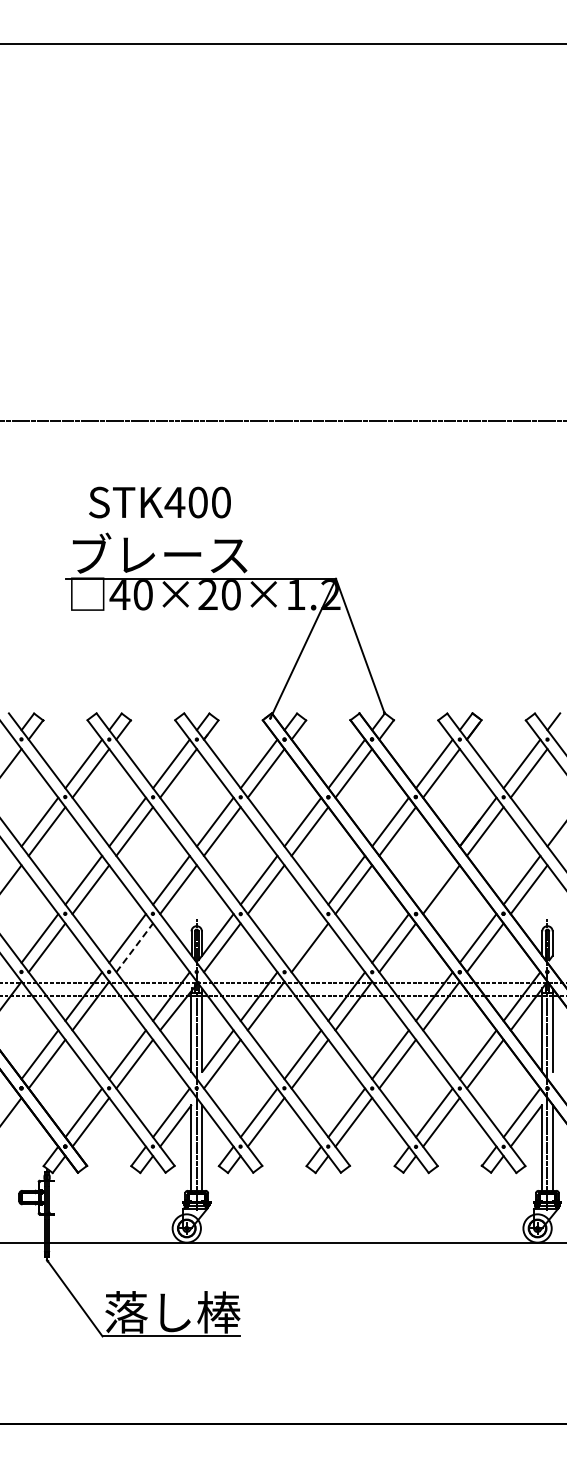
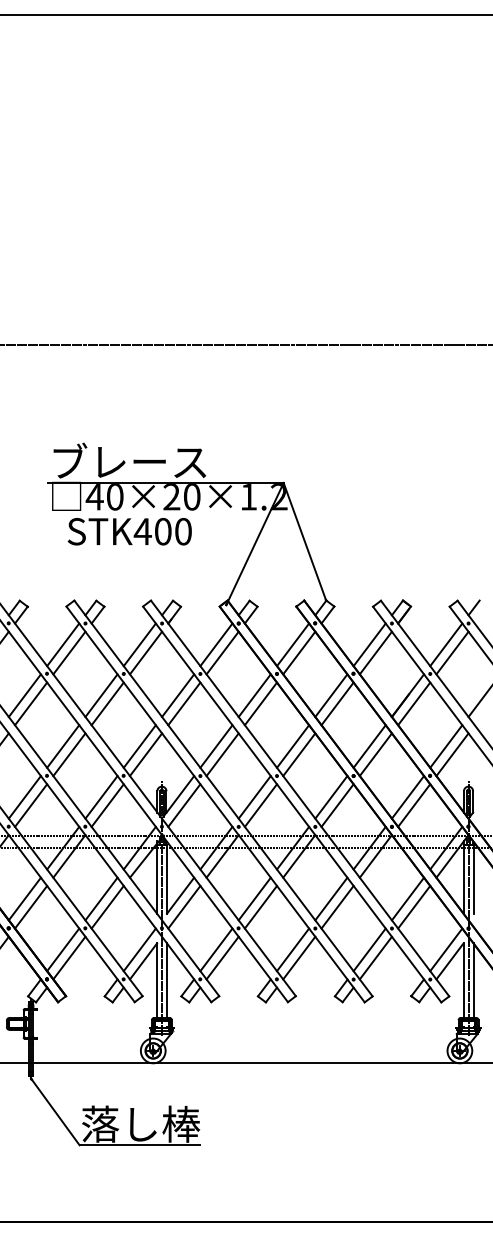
text: (159, 502) -> (129, 531), moved
line: (434, 879) -> (369, 745), added
line: (302, 938) -> (254, 797), added
line: (134, 947) -> (107, 805), dashed -> solid

